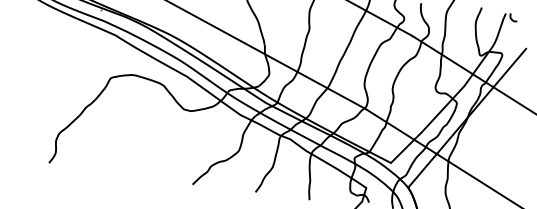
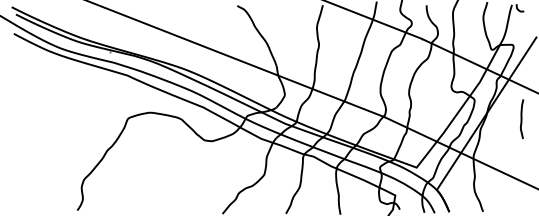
curve: (501, 128) -> (522, 119), added

